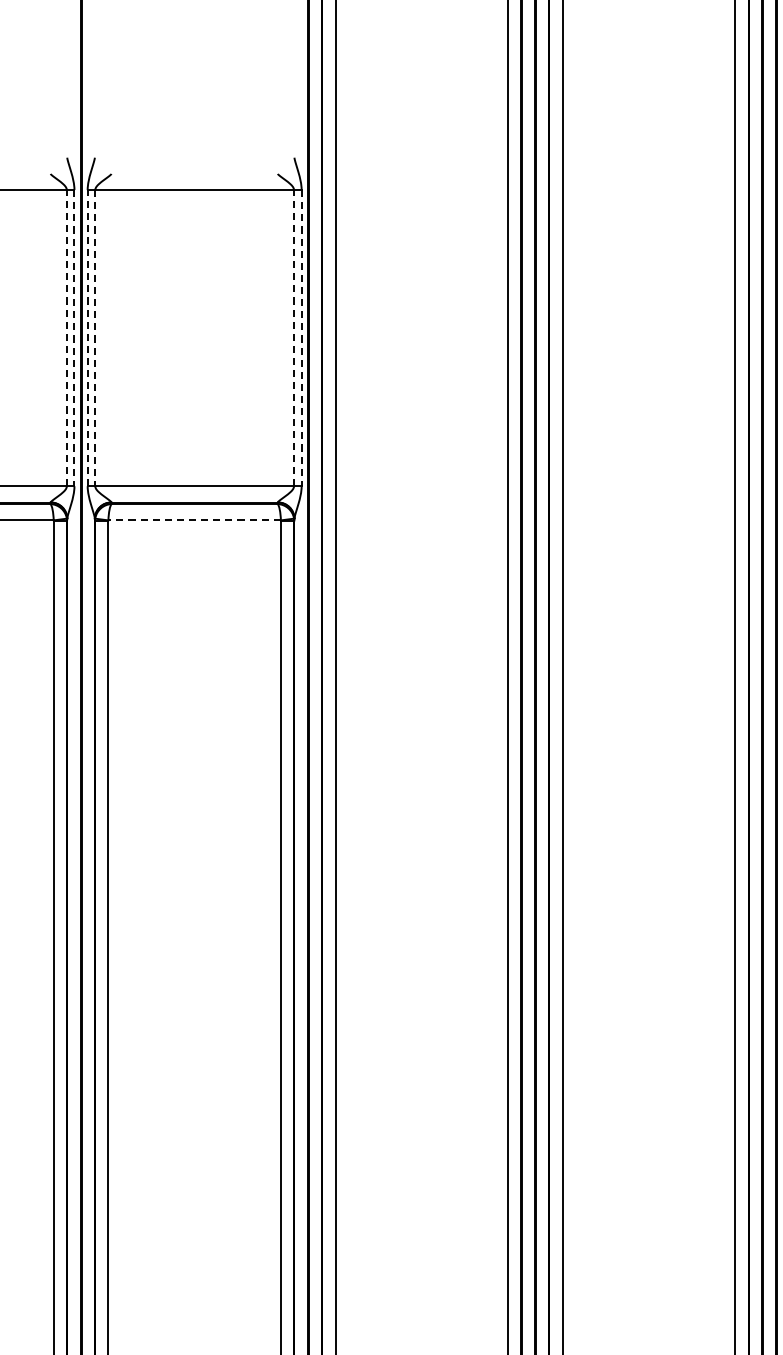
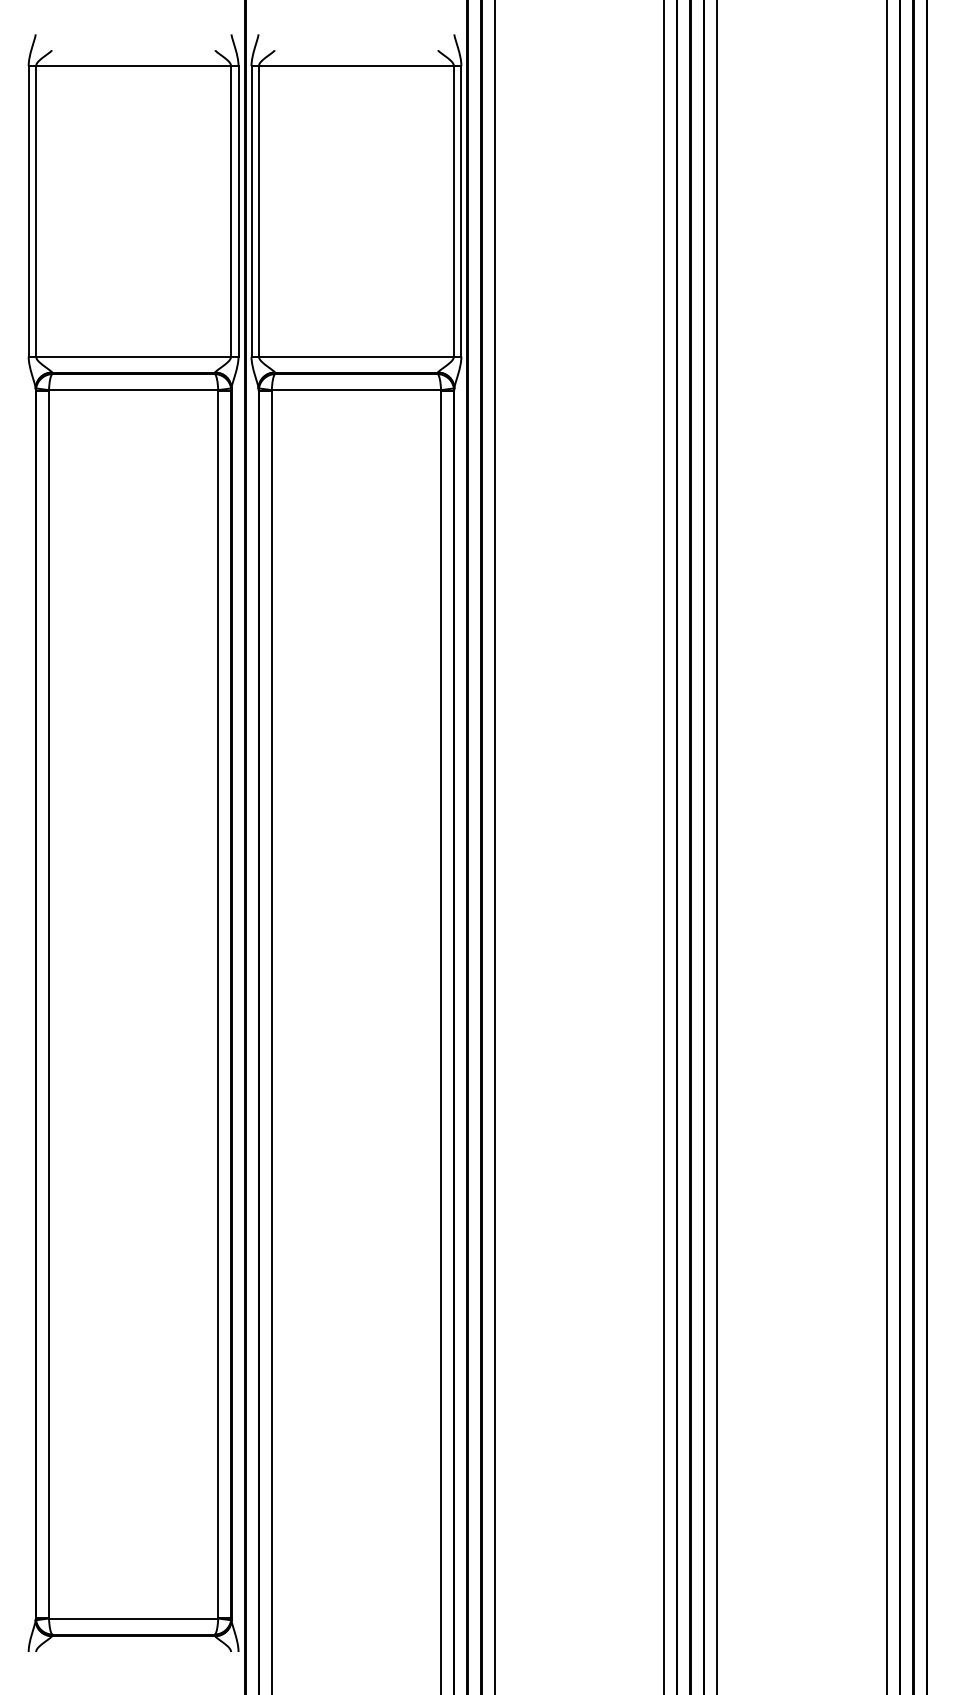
line: (67, 337) -> (231, 210), dashed -> solid
line: (87, 337) -> (251, 210), dashed -> solid
line: (293, 337) -> (453, 210), dashed -> solid
line: (74, 338) -> (238, 211), dashed -> solid
line: (94, 338) -> (258, 211), dashed -> solid
line: (301, 338) -> (461, 211), dashed -> solid
line: (194, 520) -> (356, 390), dashed -> solid

